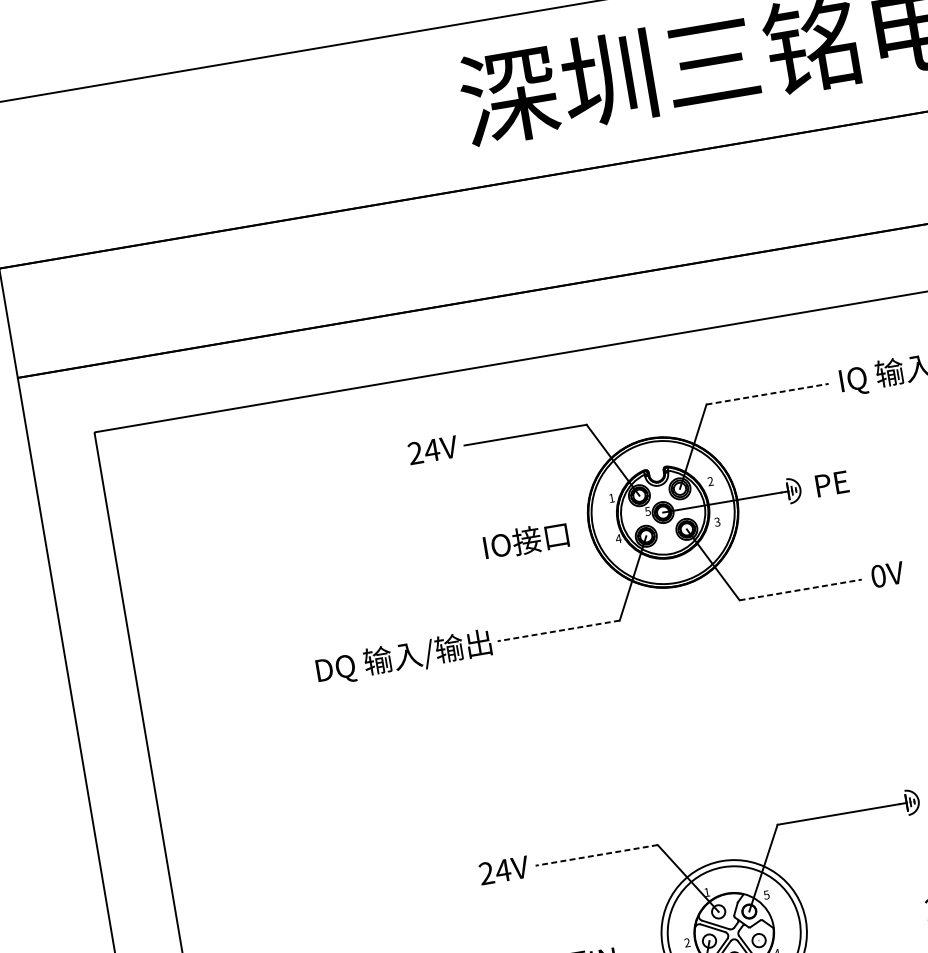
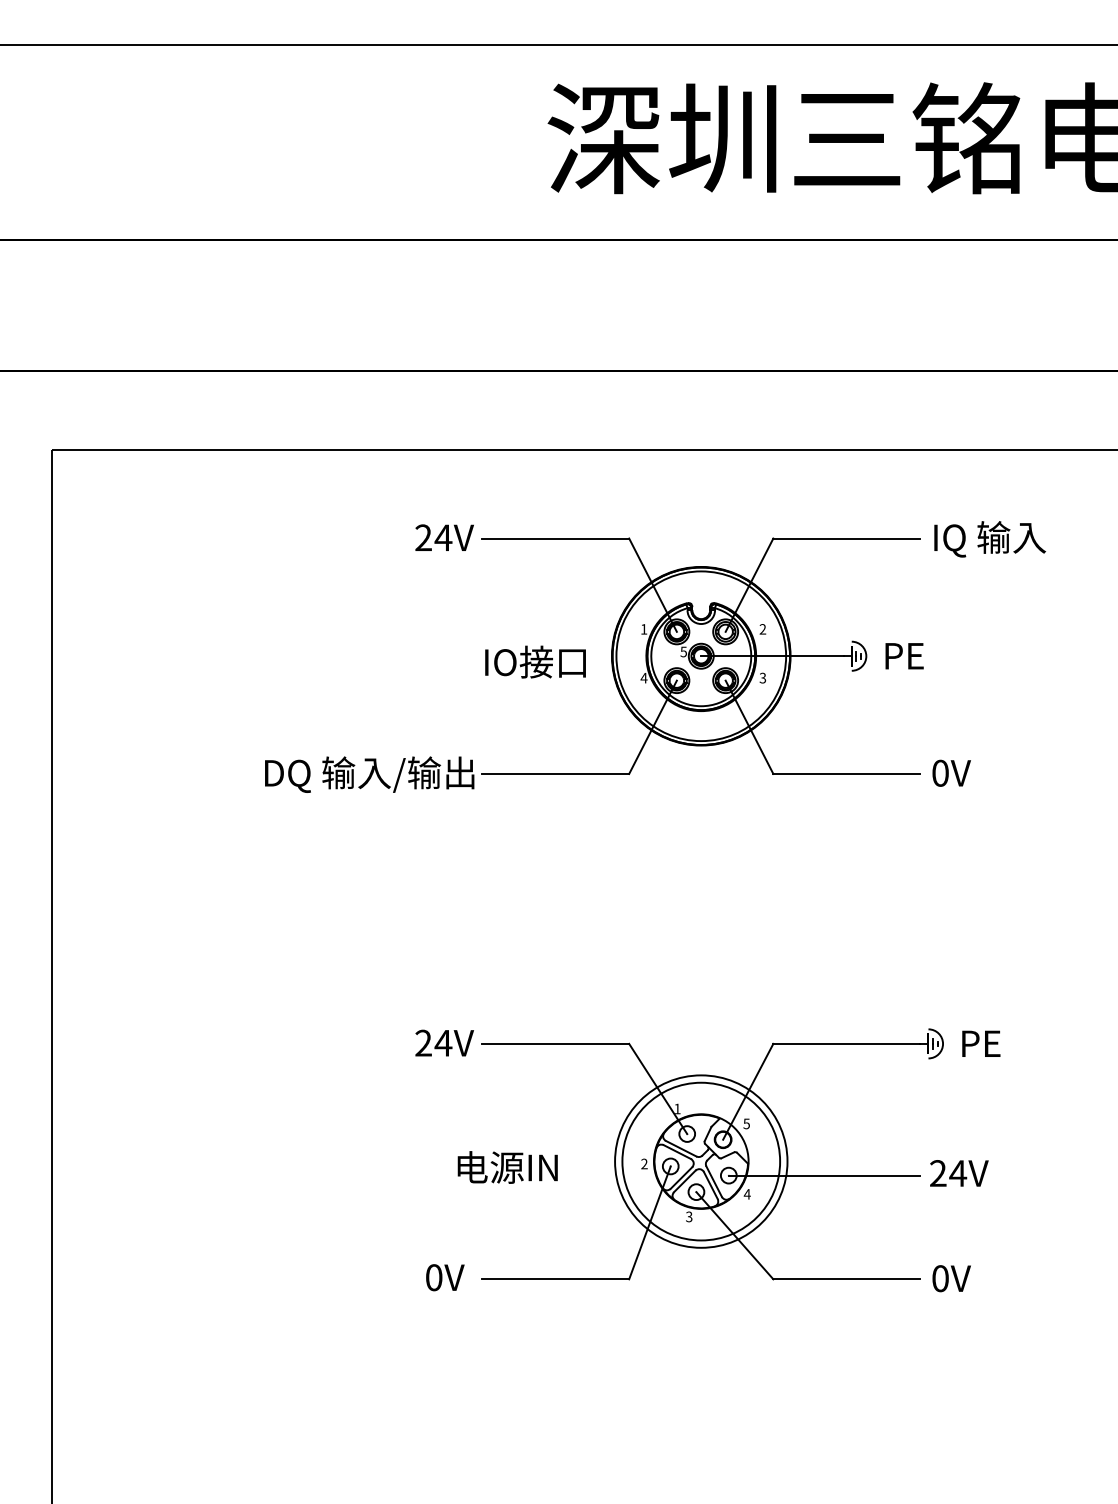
line: (768, 394) -> (847, 538), dashed -> solid
line: (801, 589) -> (847, 773), dashed -> solid
line: (558, 630) -> (555, 773), dashed -> solid
line: (596, 855) -> (555, 1043), dashed -> solid
line: (838, 927) -> (824, 1175), added

